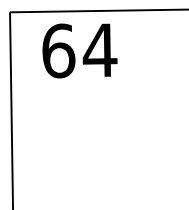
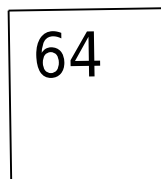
text: (80, 50) -> (68, 54), moved

